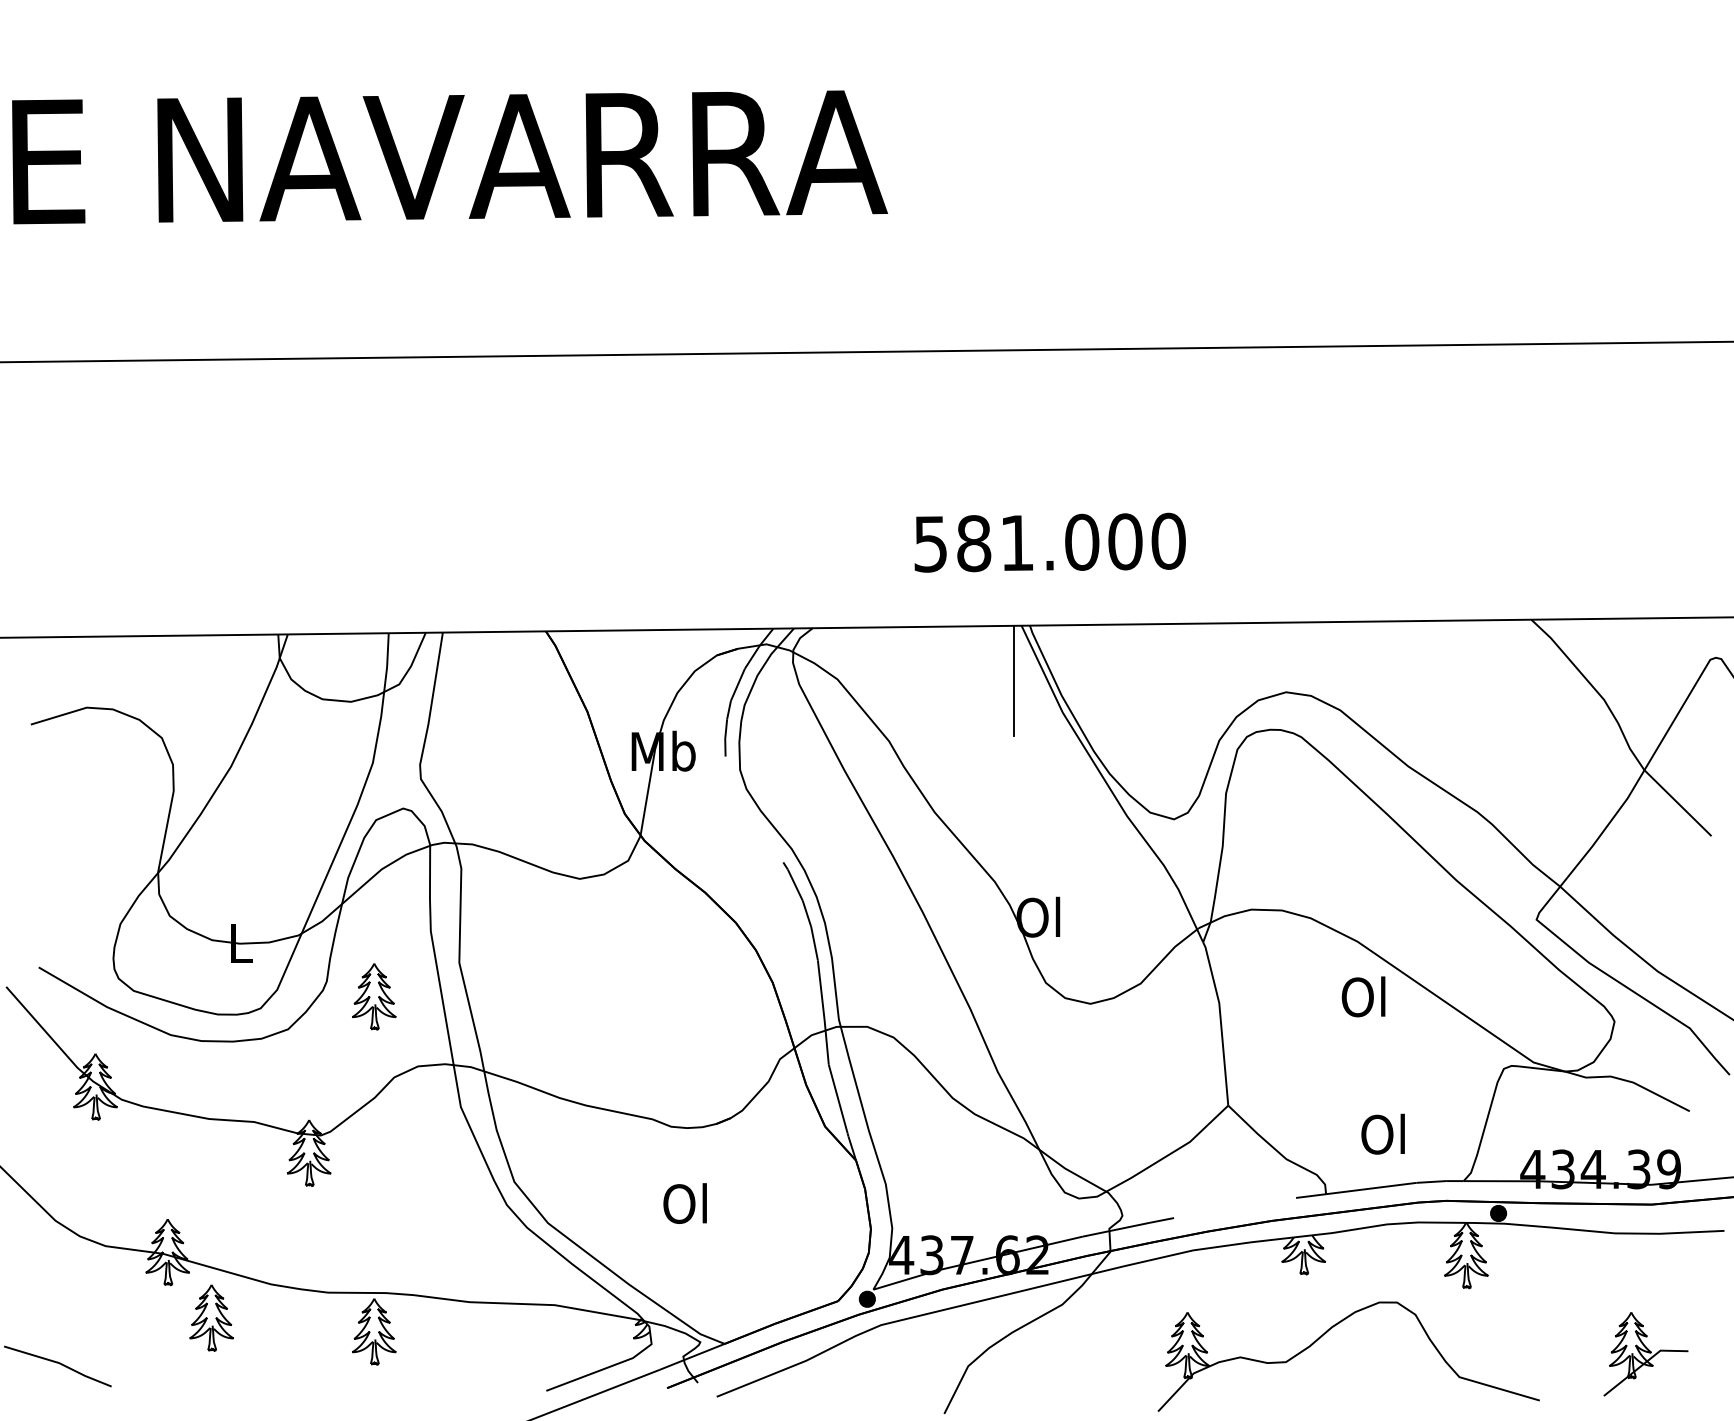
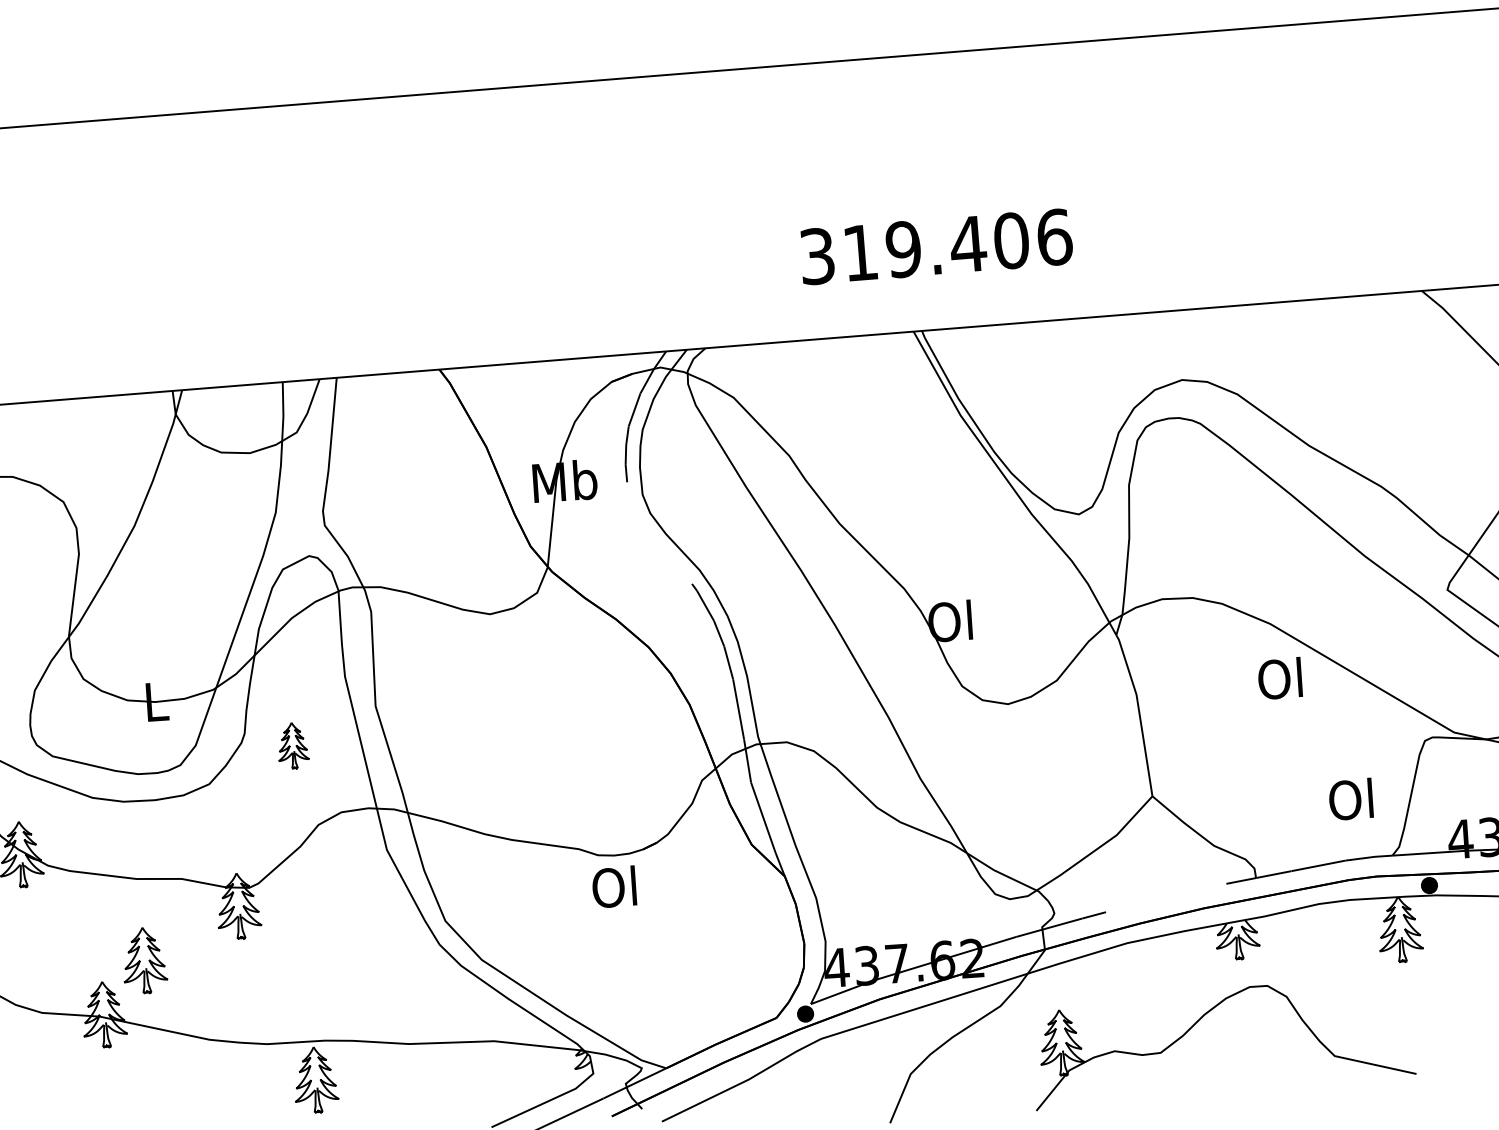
text: (1050, 542) -> (936, 246), 581.000 -> 319.406
line: (1014, 680) -> (910, 386), removed
part: (374, 996) -> (293, 745), size x0.7
text: (1382, 1133) -> (1350, 798), moved
text: (684, 1203) -> (613, 887), moved
part: (211, 1317) -> (144, 960), moved
part: (1326, 1333) -> (1199, 1021), moved

